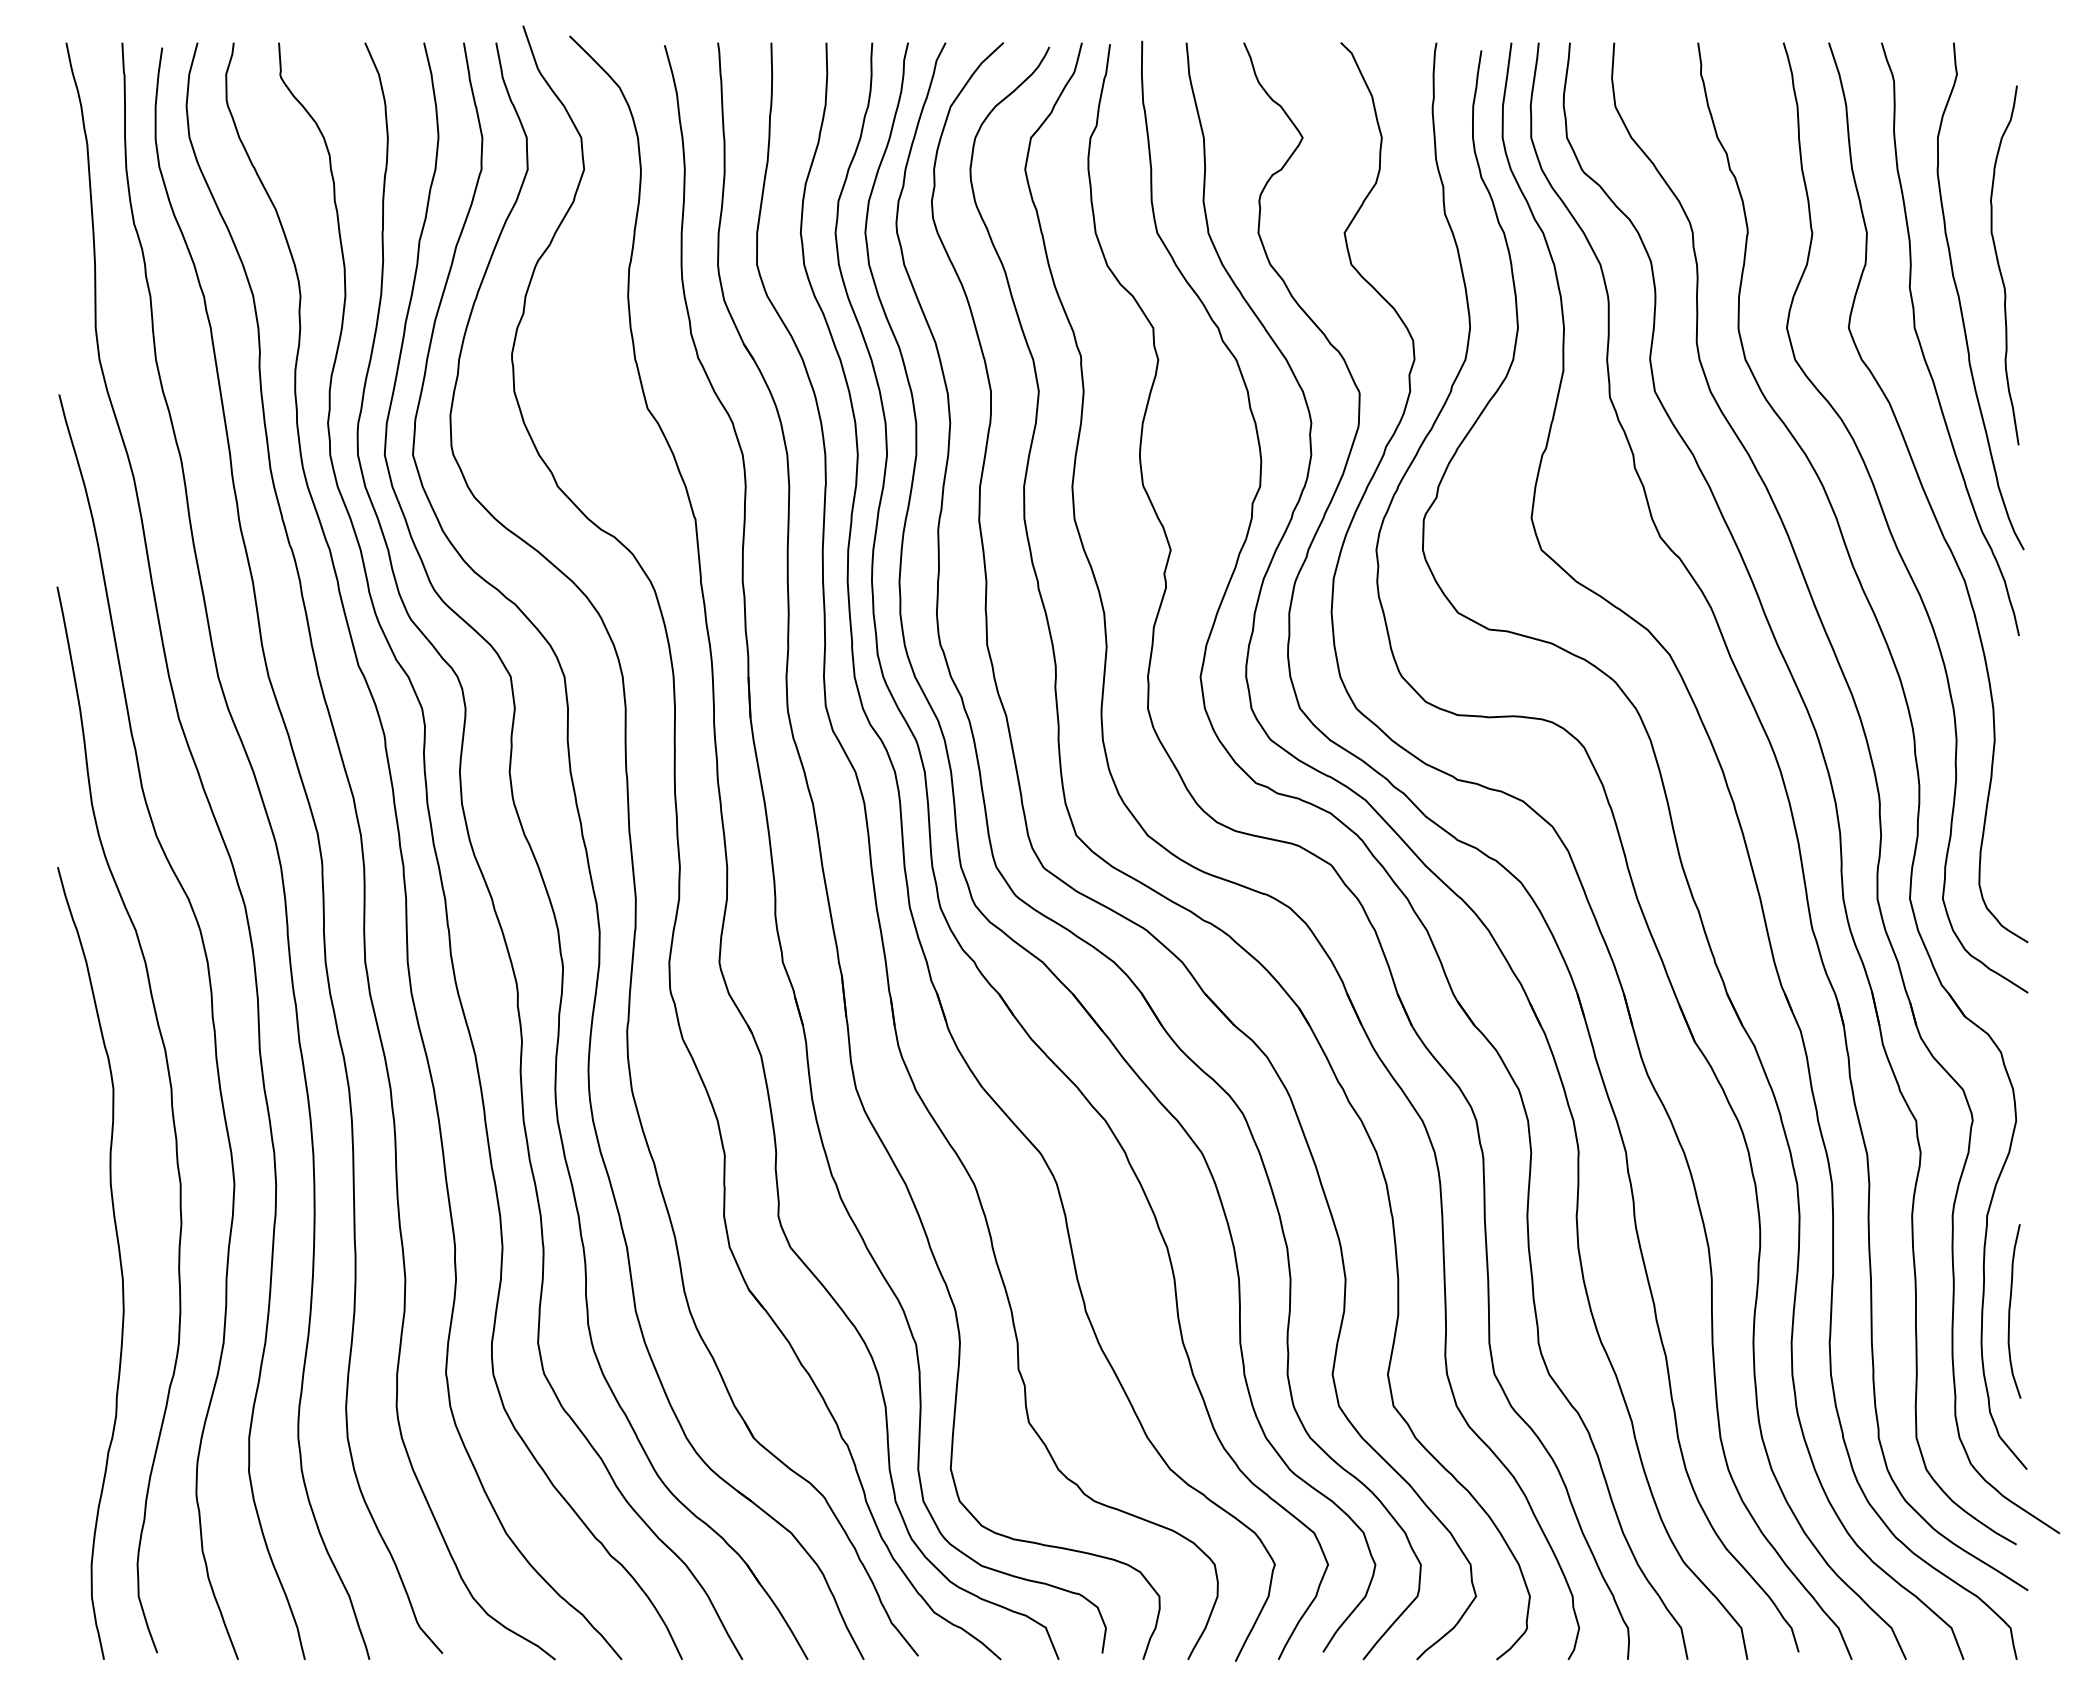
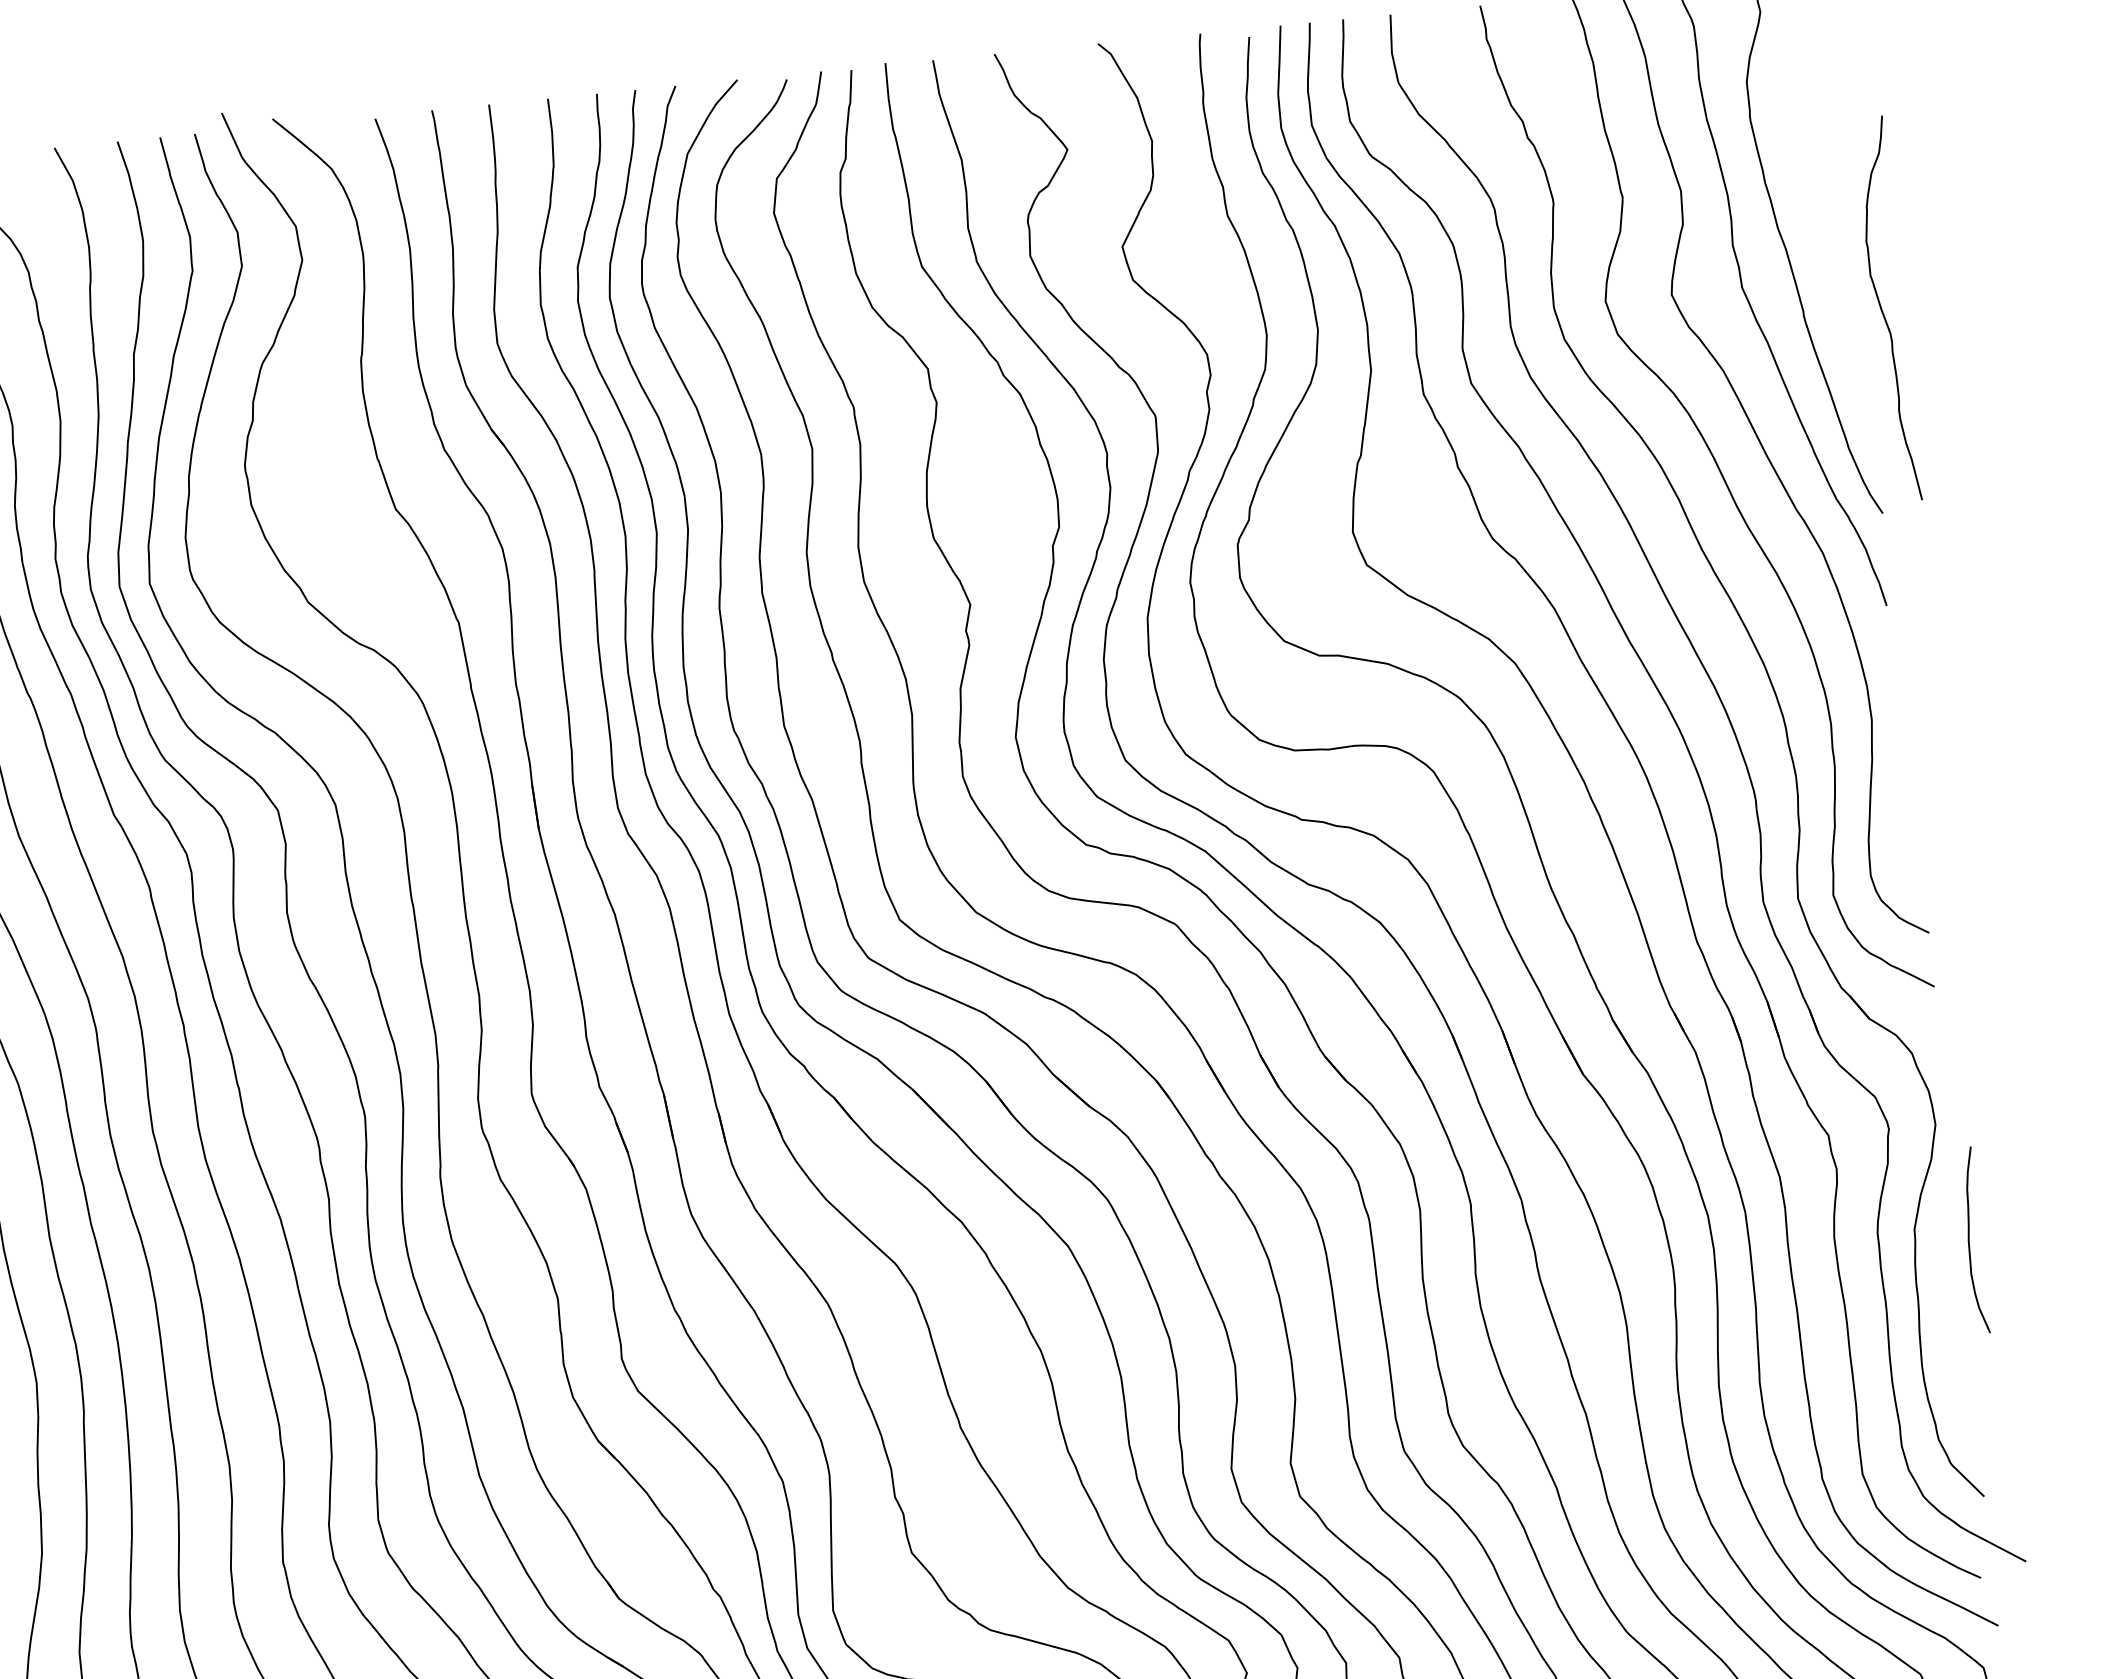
curve: (2000, 267) -> (1883, 311), moved
curve: (2010, 1311) -> (1970, 1240), moved

